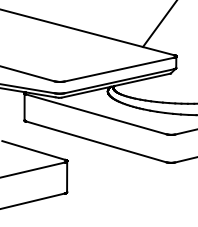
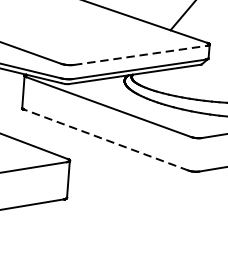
line: (119, 69) -> (140, 55), solid -> dashed
line: (95, 141) -> (105, 139), solid -> dashed

